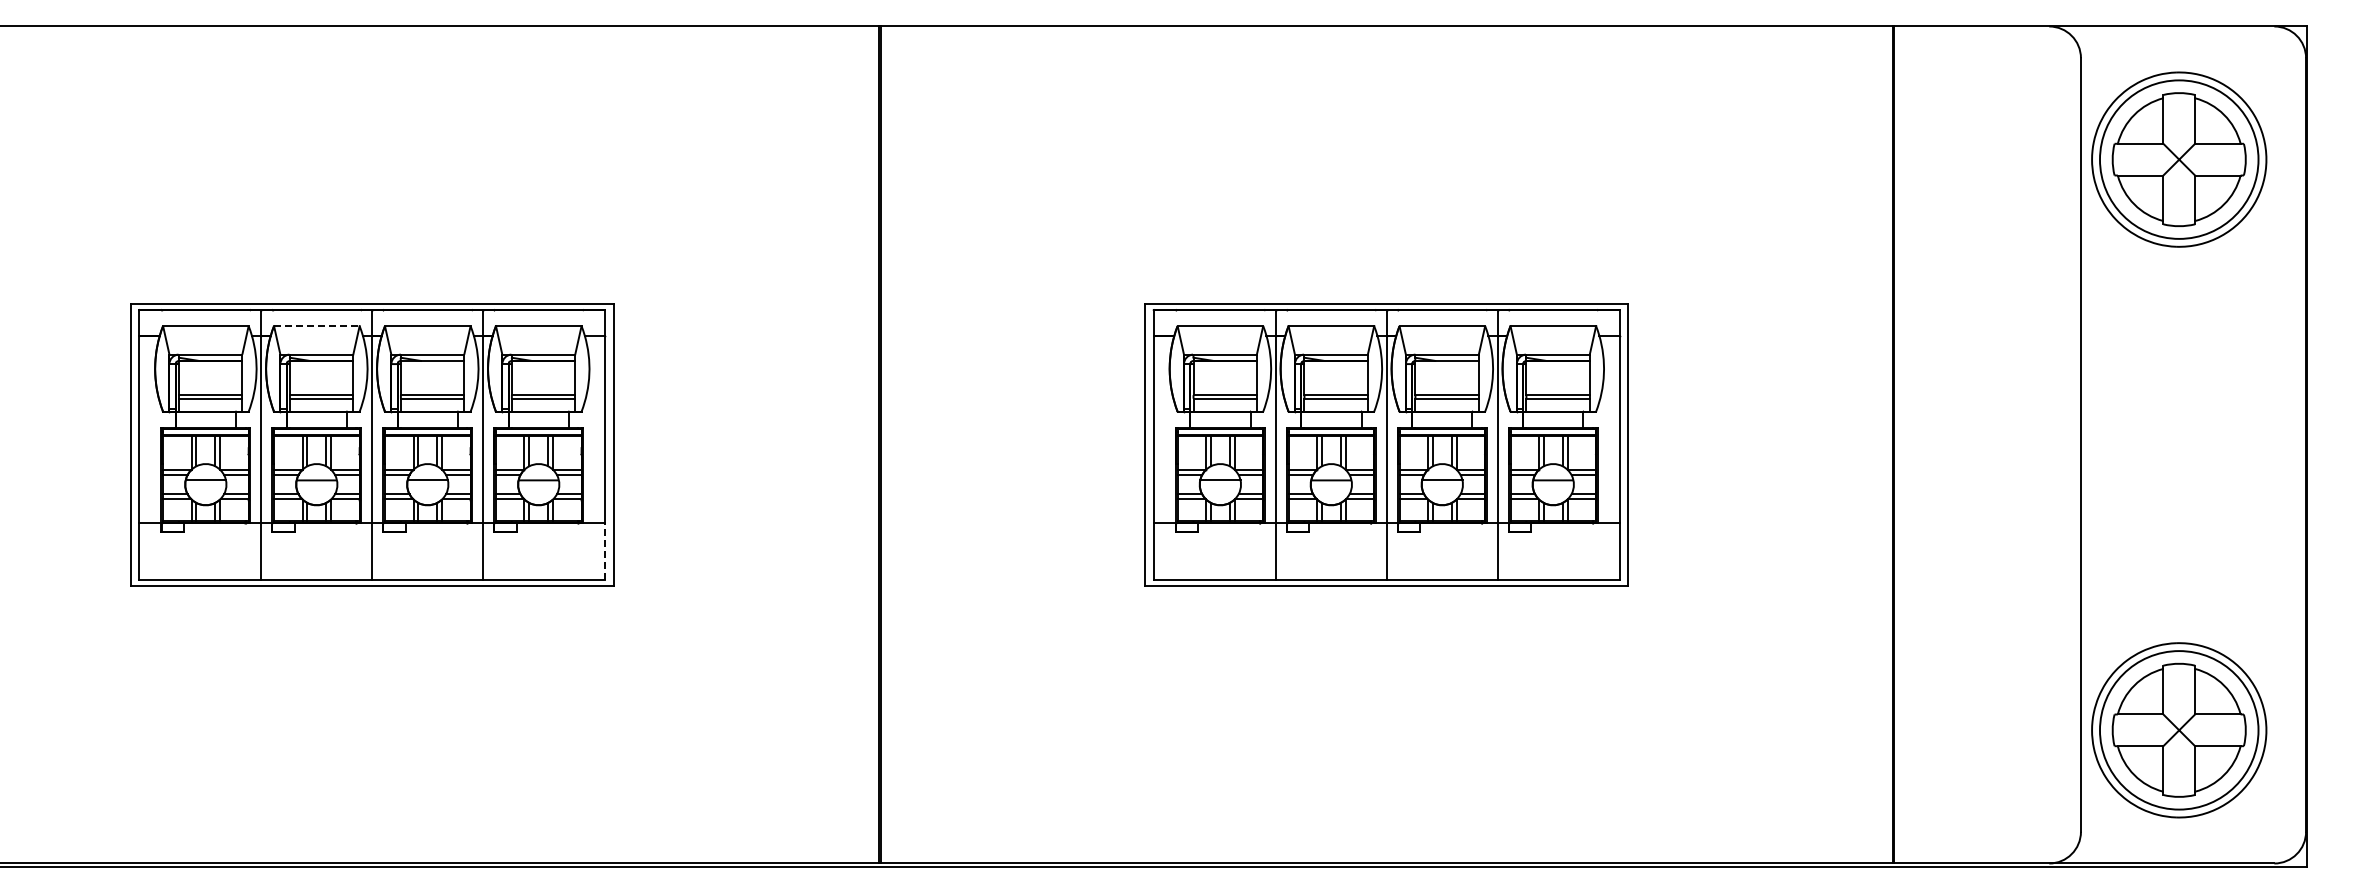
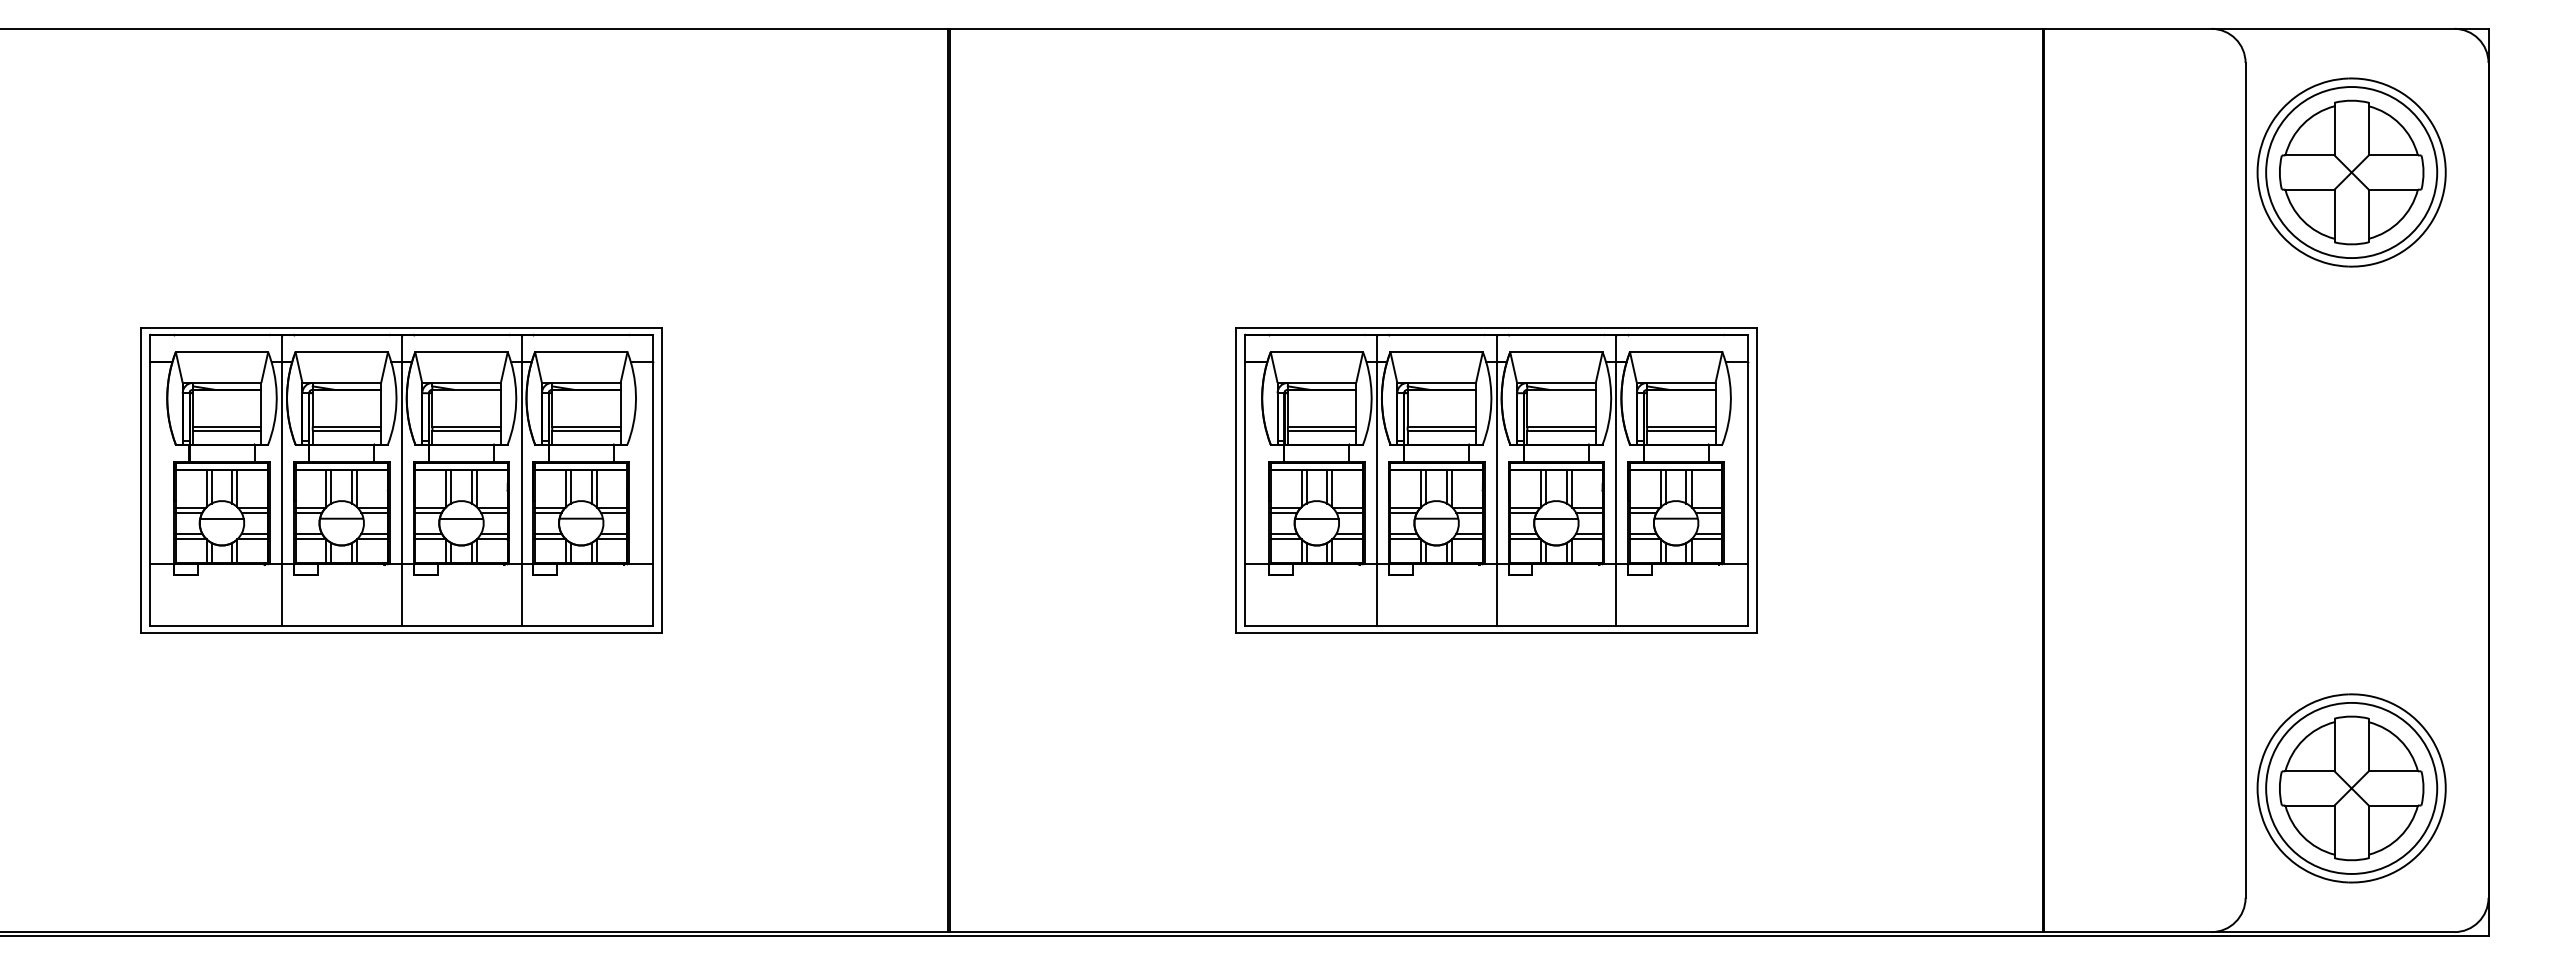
line: (316, 326) -> (341, 352), dashed -> solid
line: (605, 551) -> (653, 595), dashed -> solid

